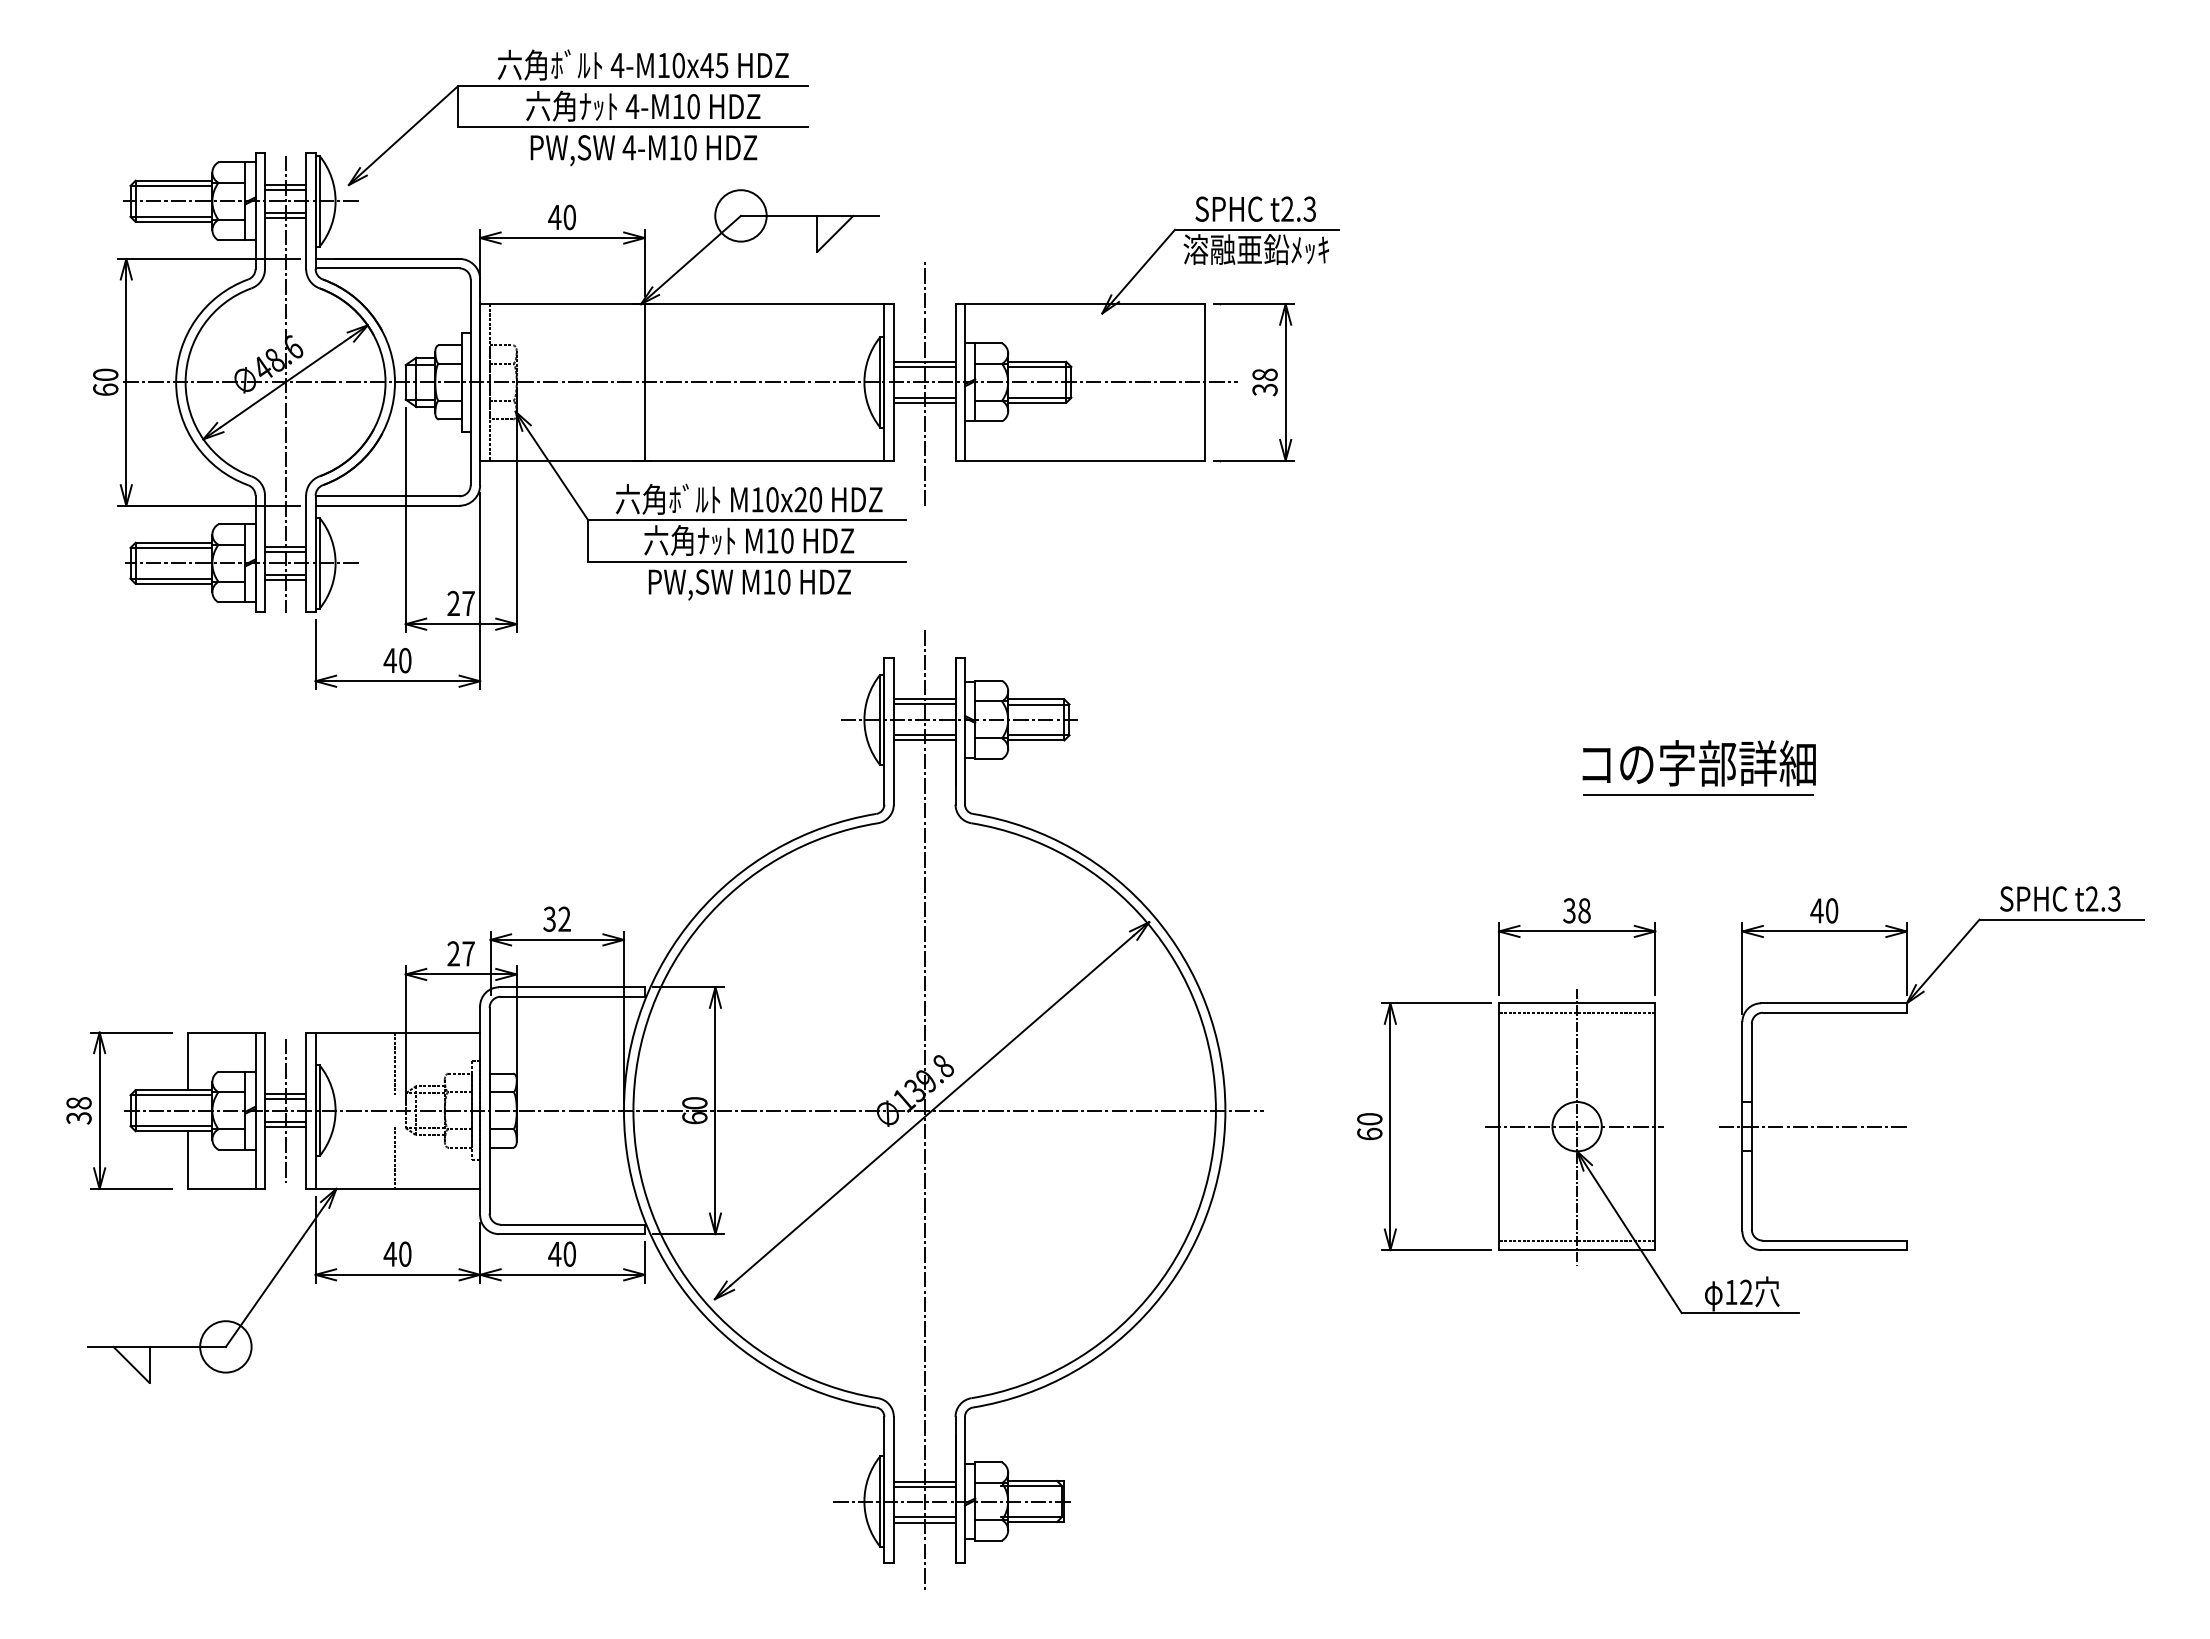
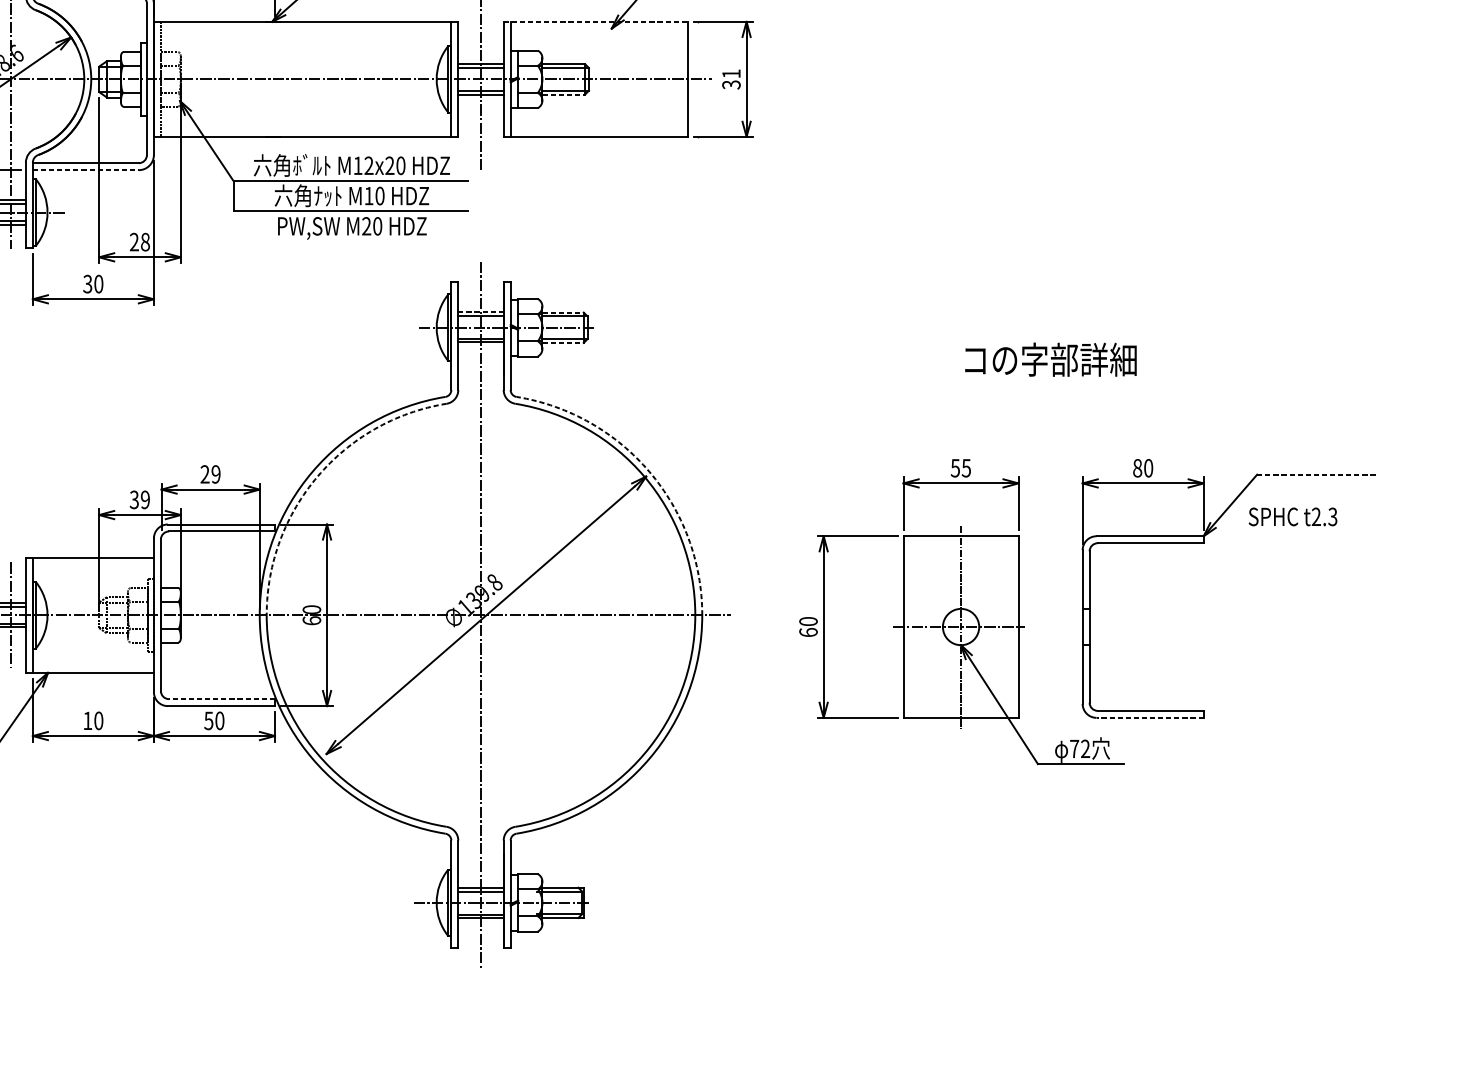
line: (1080, 304) -> (595, 22), solid -> dashed
text: (1264, 374) -> (731, 73), 38 -> 31
line: (644, 382) -> (274, 79), removed
line: (1037, 402) -> (564, 94), solid -> dashed
text: (772, 499) -> (369, 165), M10x20 -> M12x20
line: (387, 505) -> (85, 169), solid -> dashed
text: (769, 581) -> (366, 225), M10 -> M20
text: (468, 603) -> (145, 242), 27 -> 28
text: (389, 660) -> (87, 284), 40 -> 30
line: (924, 698) -> (480, 311), solid -> dashed
line: (1036, 699) -> (563, 312), solid -> dashed
line: (1036, 740) -> (563, 342), solid -> dashed
line: (1698, 794) -> (1050, 382), removed
text: (2060, 898) -> (1293, 516), moved
text: (1577, 910) -> (961, 467), 38 -> 55
text: (1816, 910) -> (1137, 467), 40 -> 80
arc: (1153, 915) -> (649, 471), solid -> dashed
text: (556, 919) -> (210, 474), 32 -> 29
line: (2062, 919) -> (1318, 474), solid -> dashed
arc: (702, 922) -> (317, 476), solid -> dashed
text: (460, 953) -> (139, 499), 27 -> 39
line: (1576, 1012) -> (960, 543), removed
line: (395, 1063) -> (91, 580), removed
line: (1812, 1126) -> (1134, 626), removed
line: (395, 1157) -> (91, 649), removed
line: (572, 1224) -> (221, 699), solid -> dashed
line: (1576, 1240) -> (960, 710), removed
line: (1834, 1250) -> (1150, 718), solid -> dashed
text: (389, 1254) -> (87, 721), 40 -> 10
text: (554, 1254) -> (208, 721), 40 -> 50
text: (1731, 1292) -> (1074, 749), 12 -> 72

